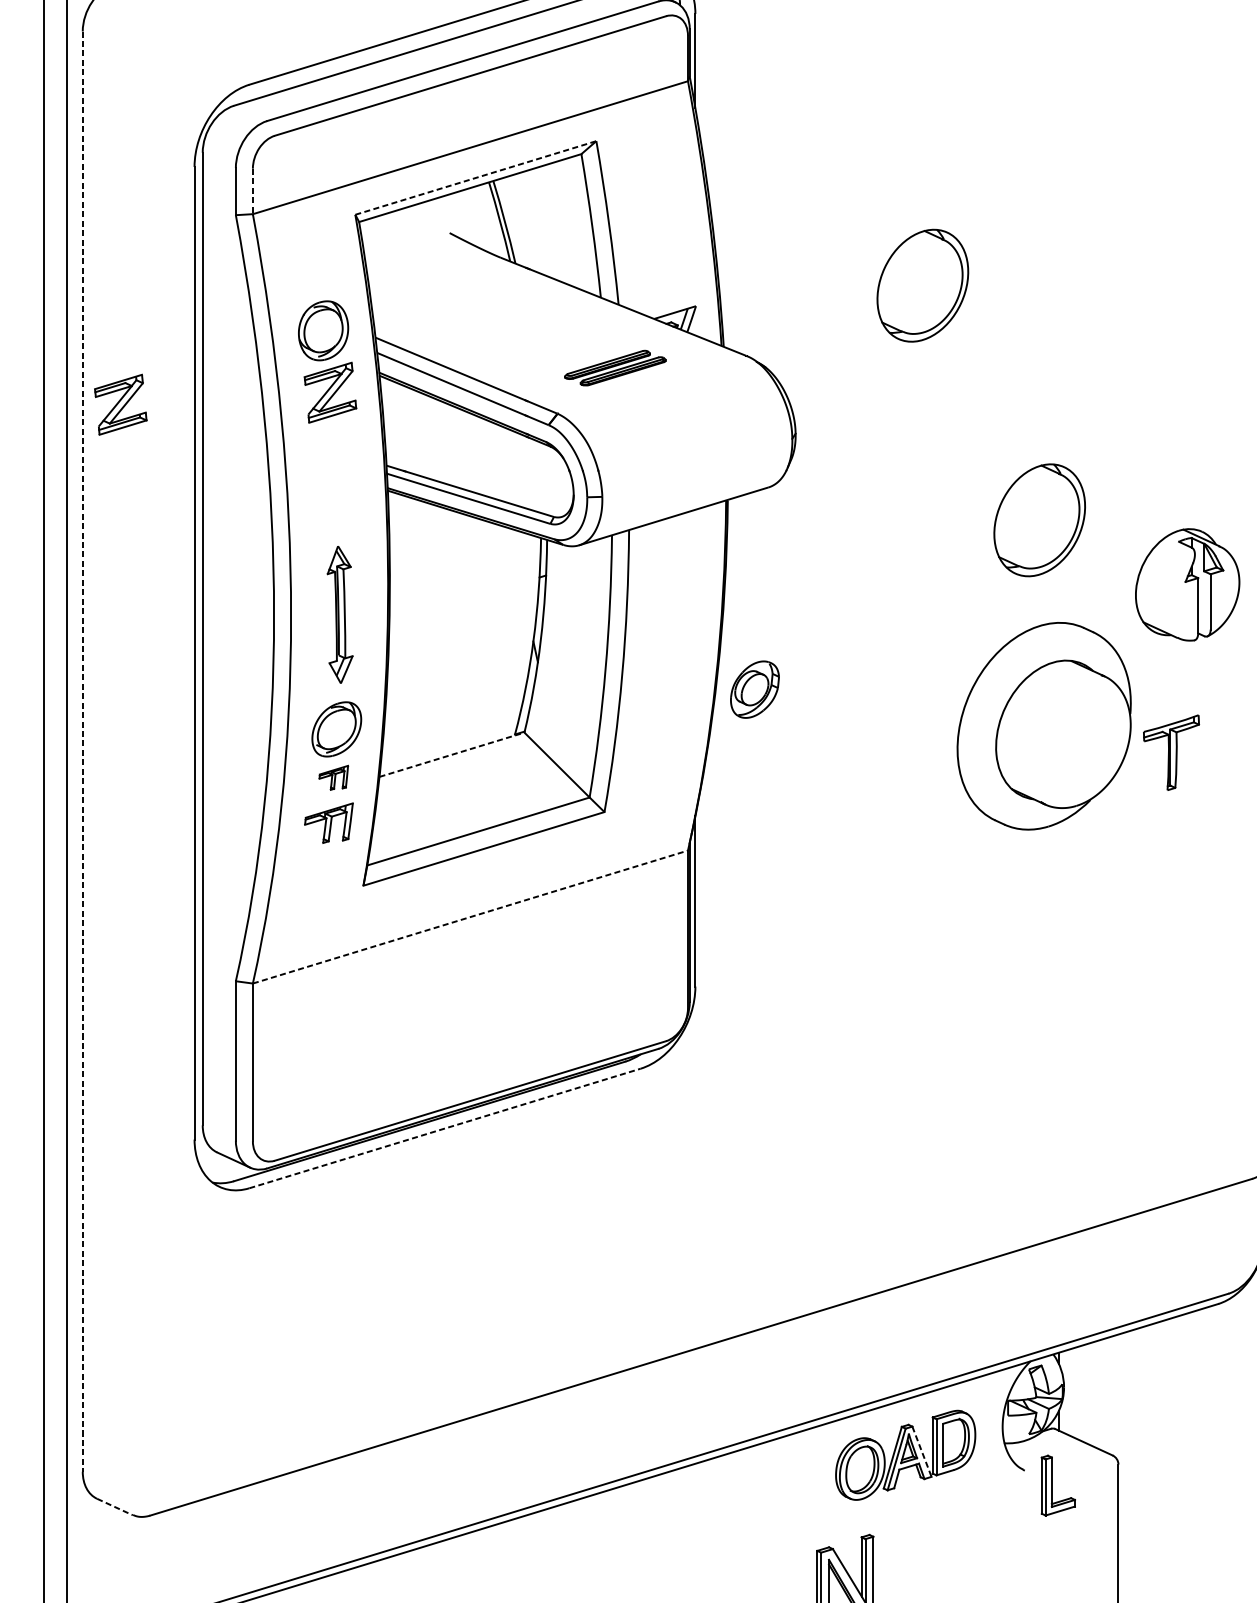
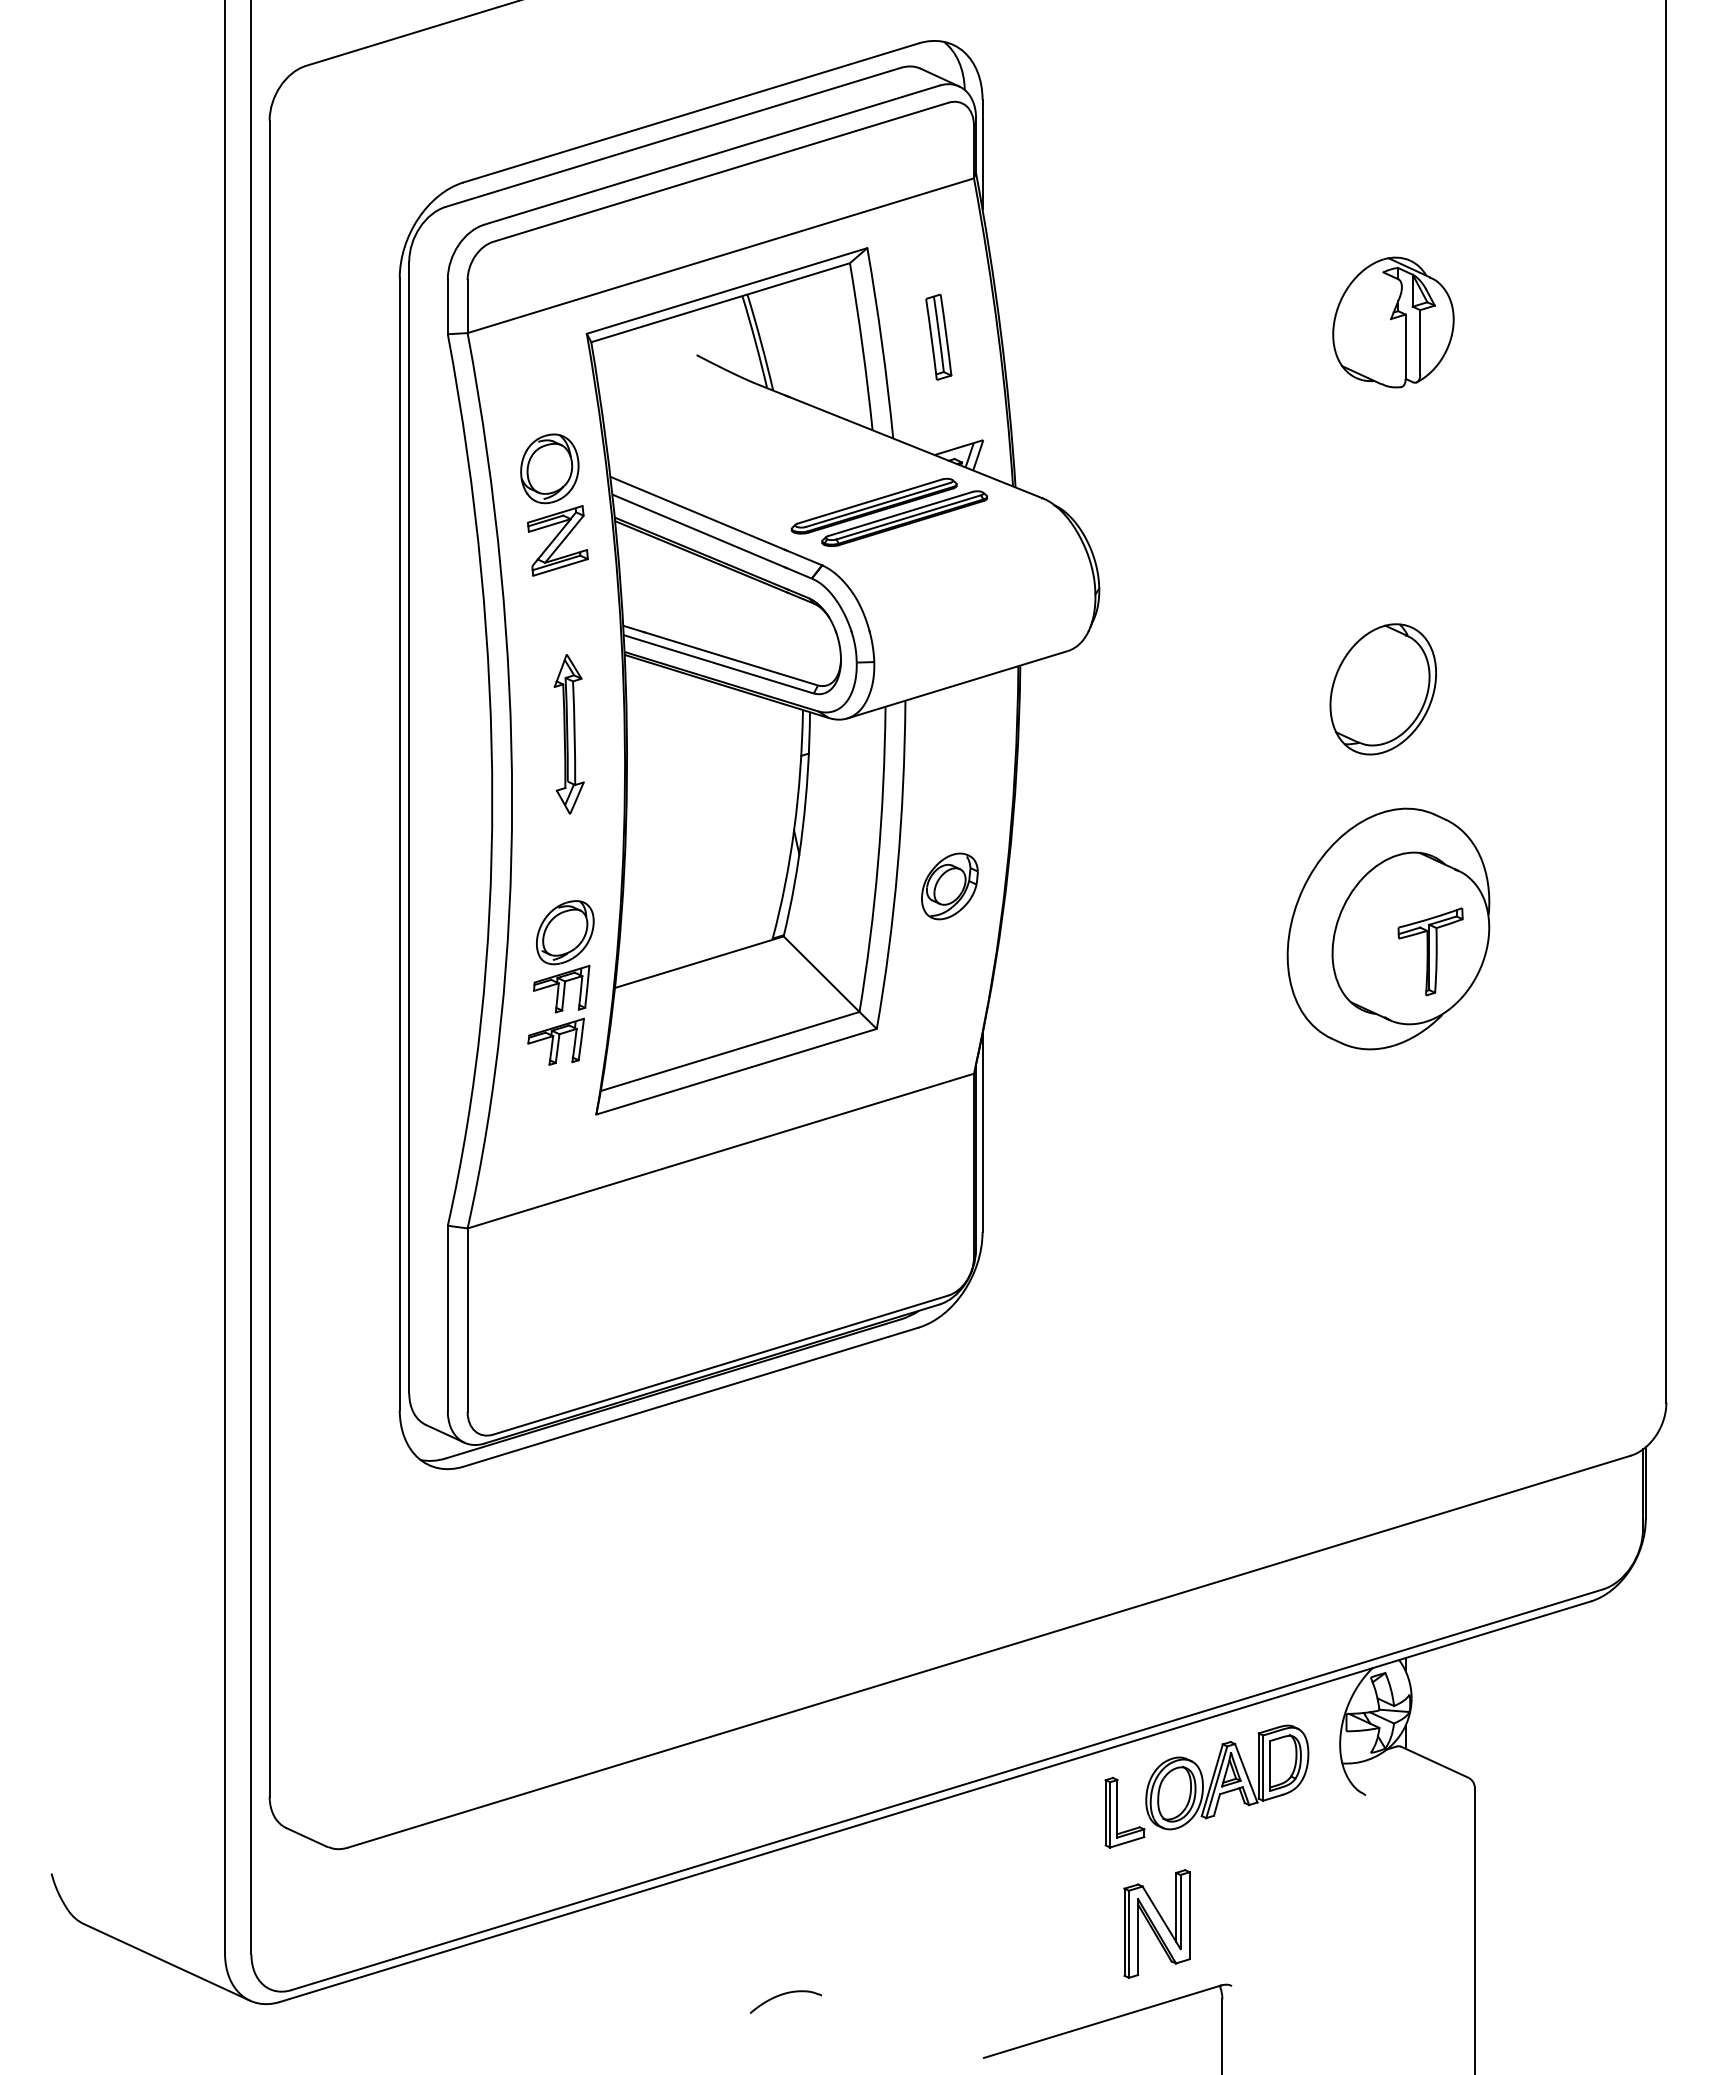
line: (476, 177) -> (727, 290), dashed -> solid
line: (252, 192) -> (467, 307), dashed -> solid
part: (657, 217) -> (938, 336), added
part: (922, 285) -> (1246, 416), removed
part: (615, 367) -> (889, 511), size x1.67
part: (120, 404) -> (313, 554), removed
part: (1187, 584) -> (1393, 322), moved
part: (339, 614) -> (568, 734), moved
part: (754, 689) -> (949, 886), moved
line: (82, 751) -> (269, 958), dashed -> solid
part: (1171, 752) -> (1430, 951), moved
line: (452, 755) -> (699, 962), dashed -> solid
part: (333, 777) -> (561, 988), size x1.67
line: (470, 917) -> (720, 1151), dashed -> solid
line: (445, 1128) -> (691, 1397), dashed -> solid
line: (922, 1451) -> (1246, 1773), dashed -> solid
part: (1051, 1485) -> (1117, 1812), moved
line: (114, 1506) -> (306, 1837), dashed -> solid

